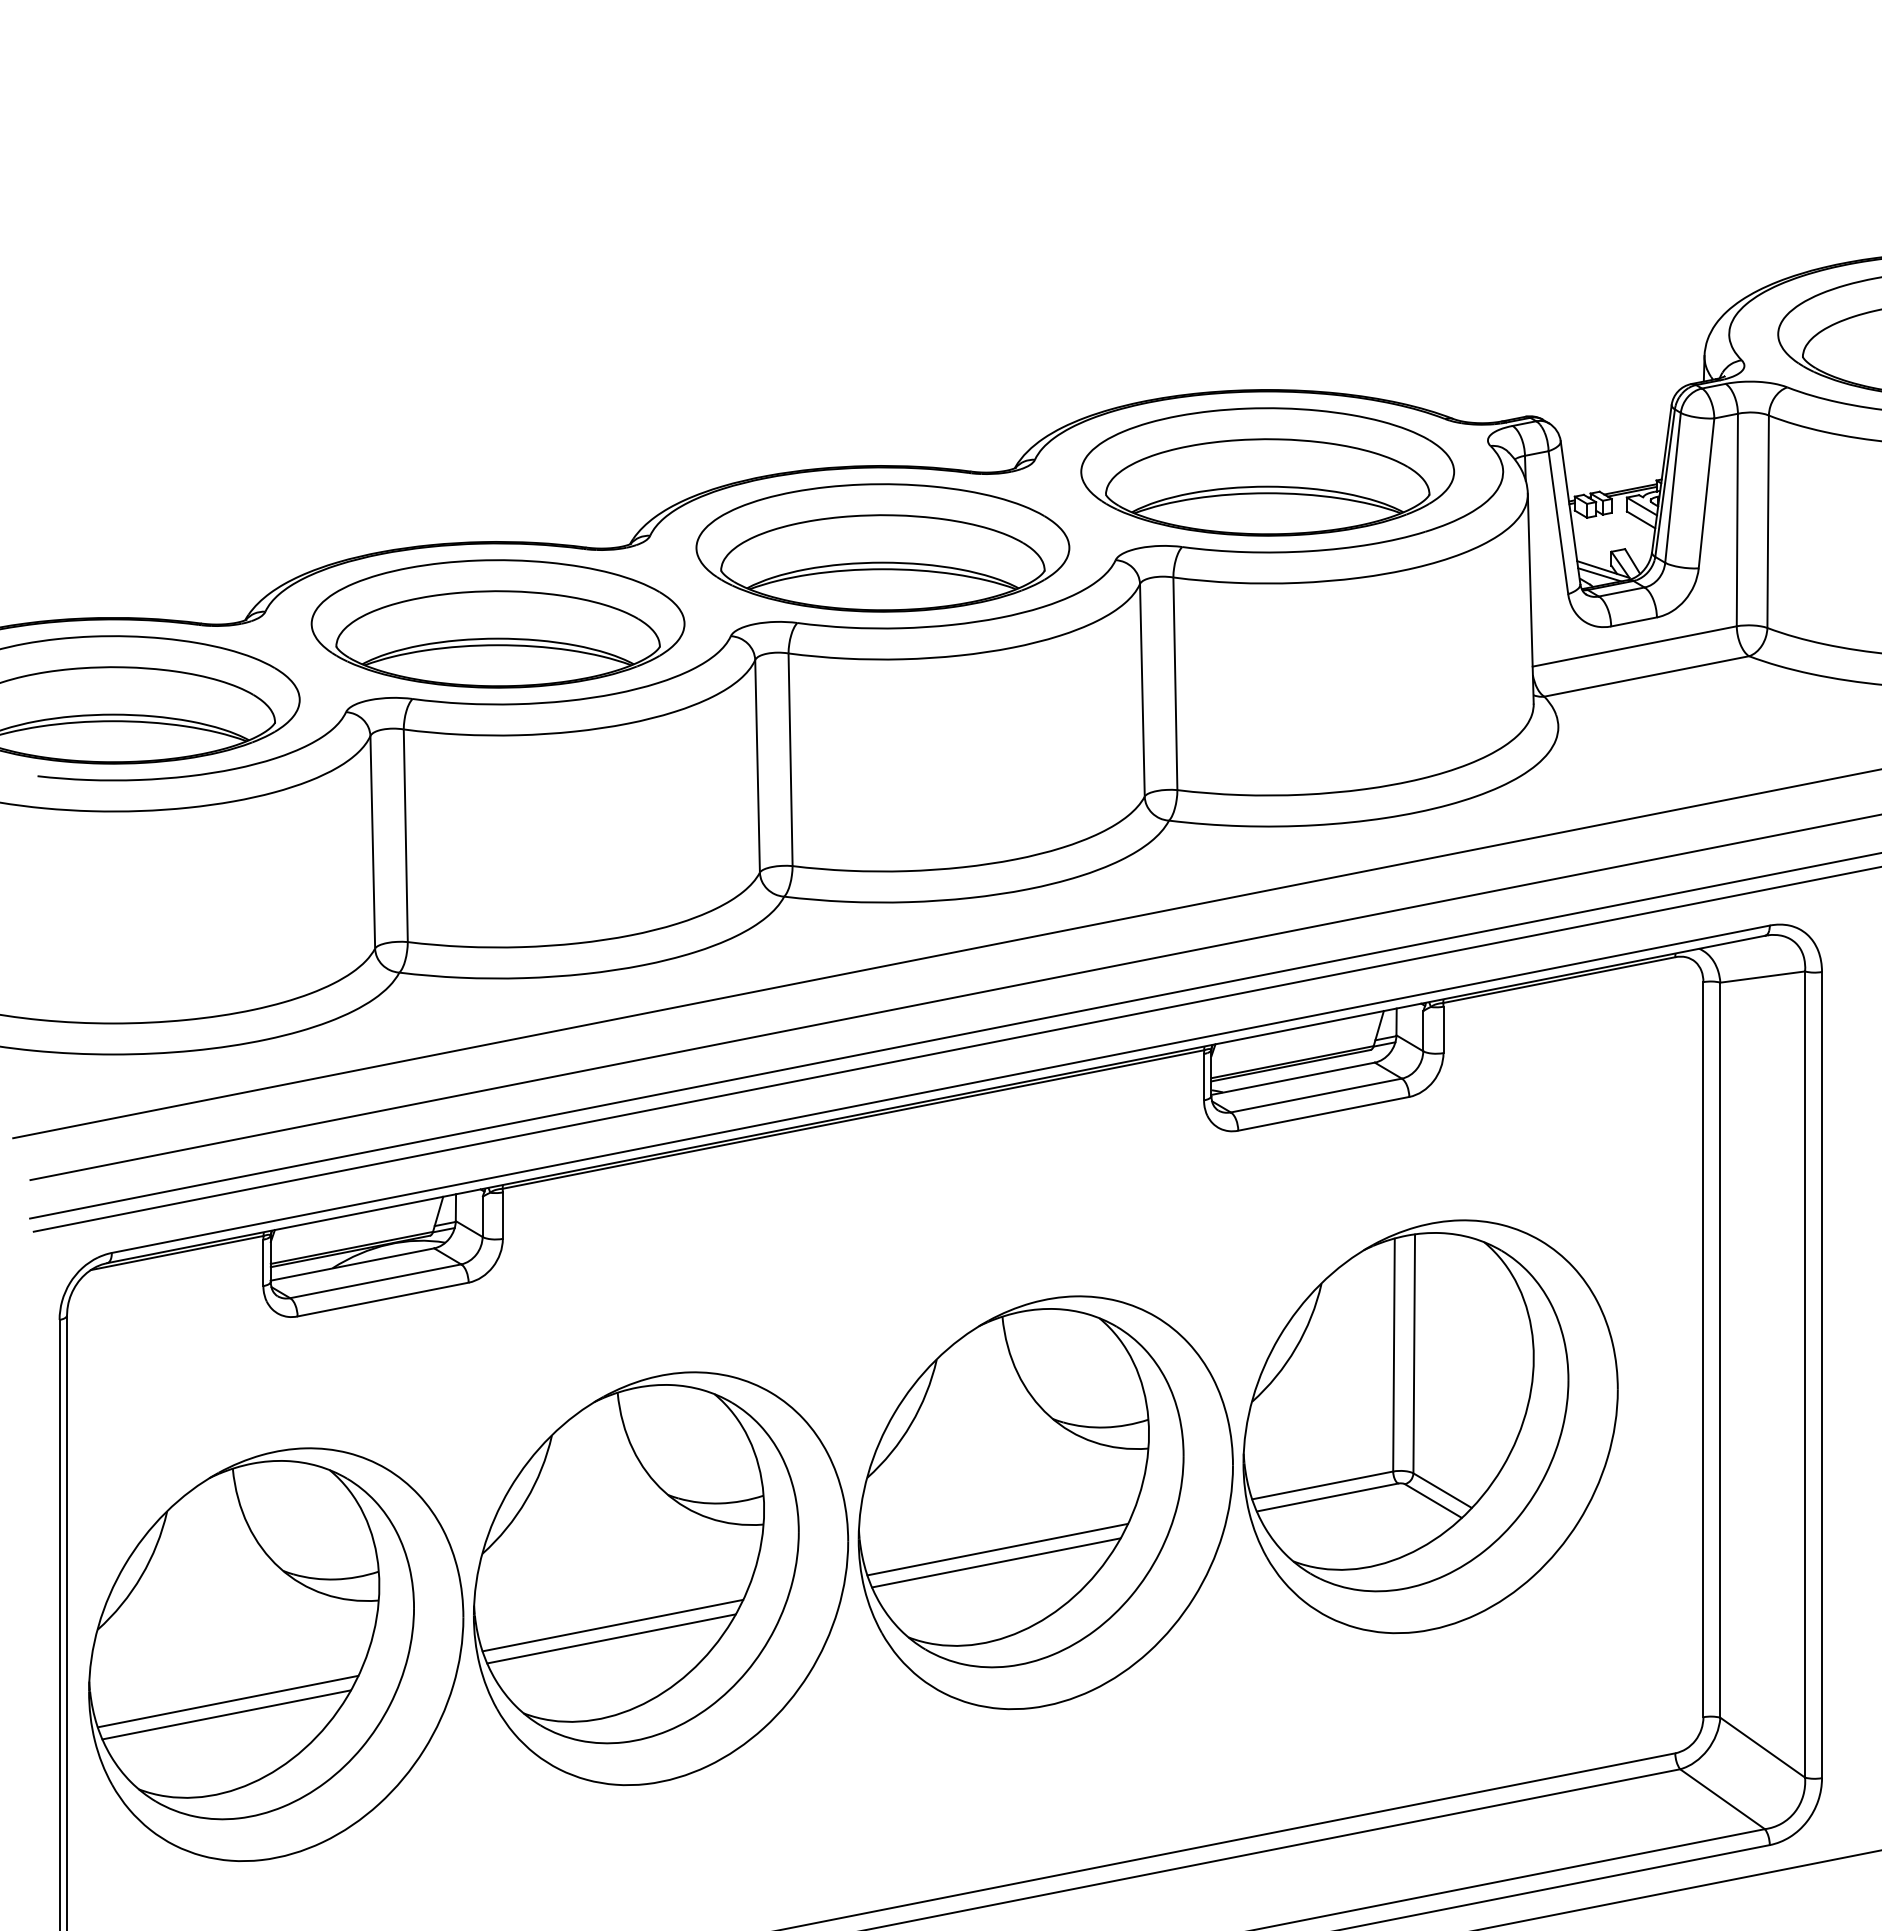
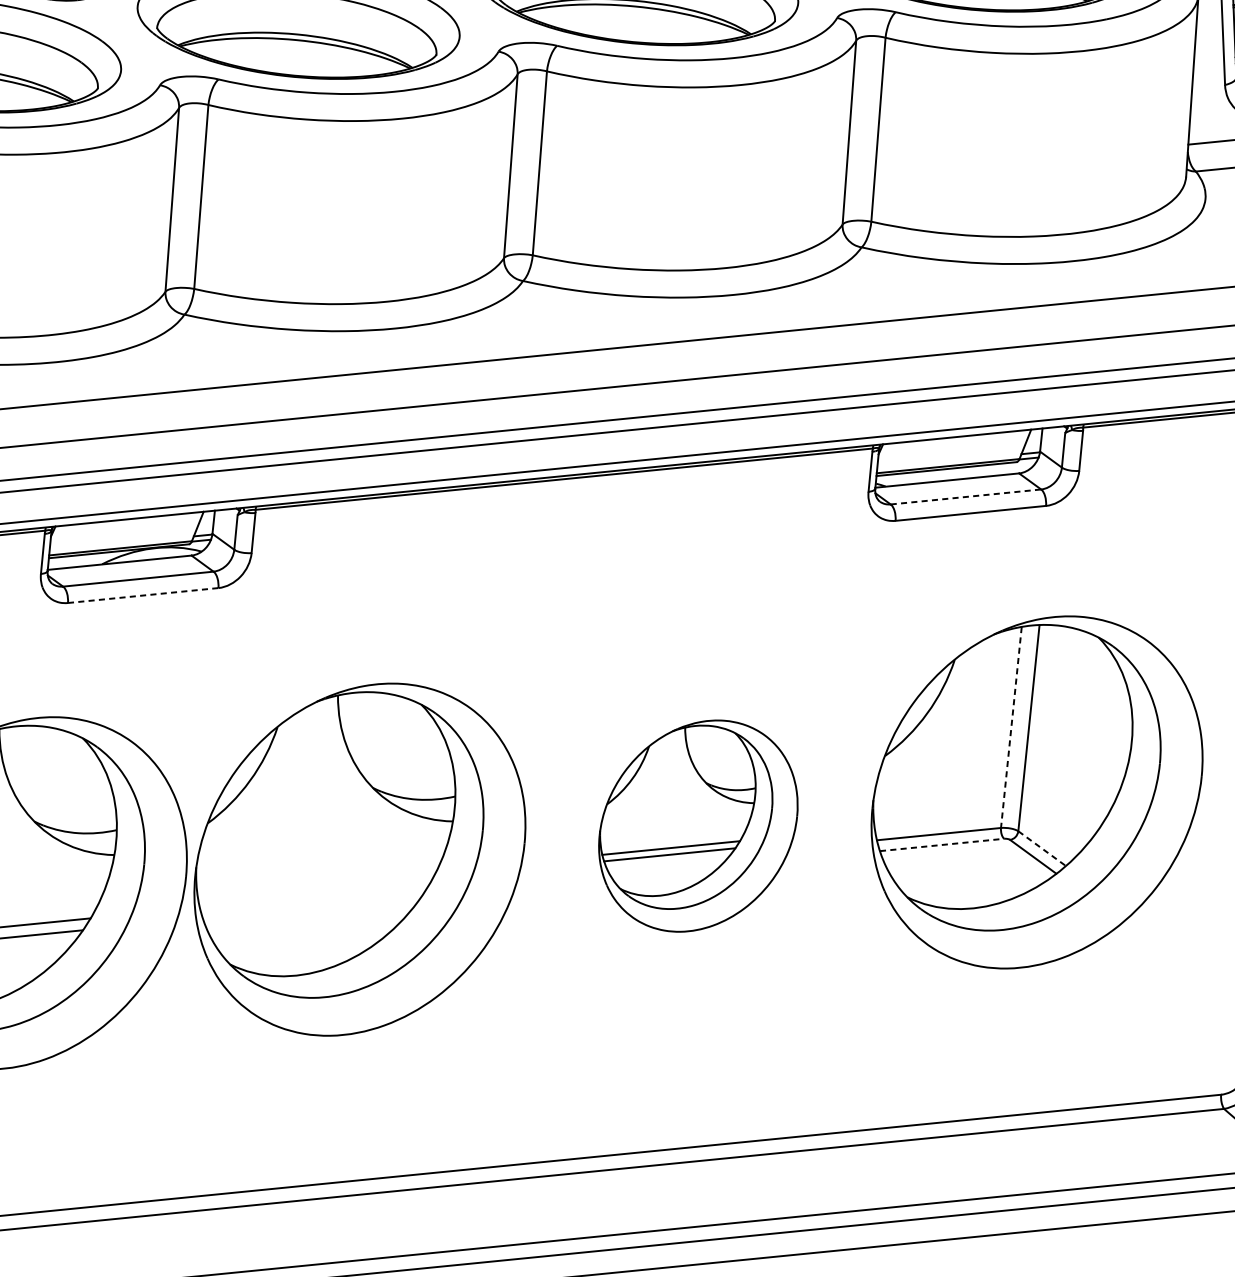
line: (1316, 1095) -> (966, 496), solid -> dashed
line: (383, 1299) -> (143, 595), solid -> dashed
line: (1393, 1355) -> (1010, 727), solid -> dashed
line: (1442, 1490) -> (1042, 848), solid -> dashed
line: (1327, 1497) -> (942, 844), solid -> dashed
part: (1045, 1502) -> (698, 825), size x0.6
line: (612, 1625) -> (314, 896), removed
line: (611, 1638) -> (312, 907), removed

